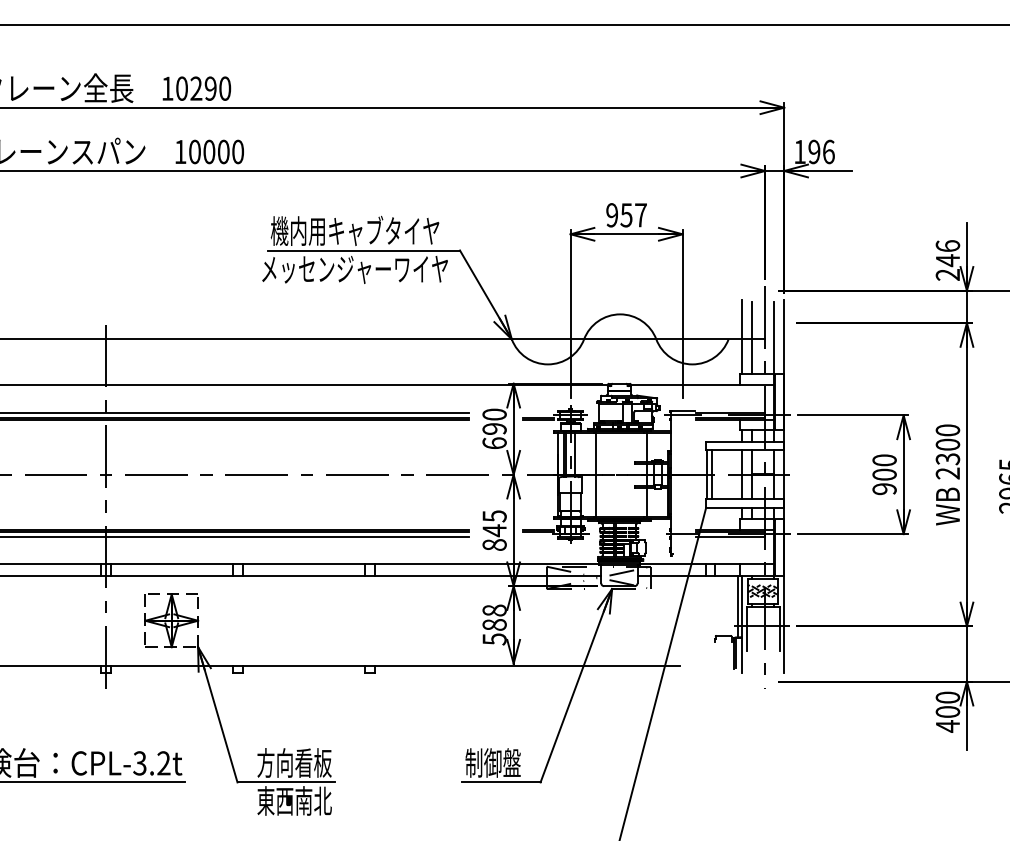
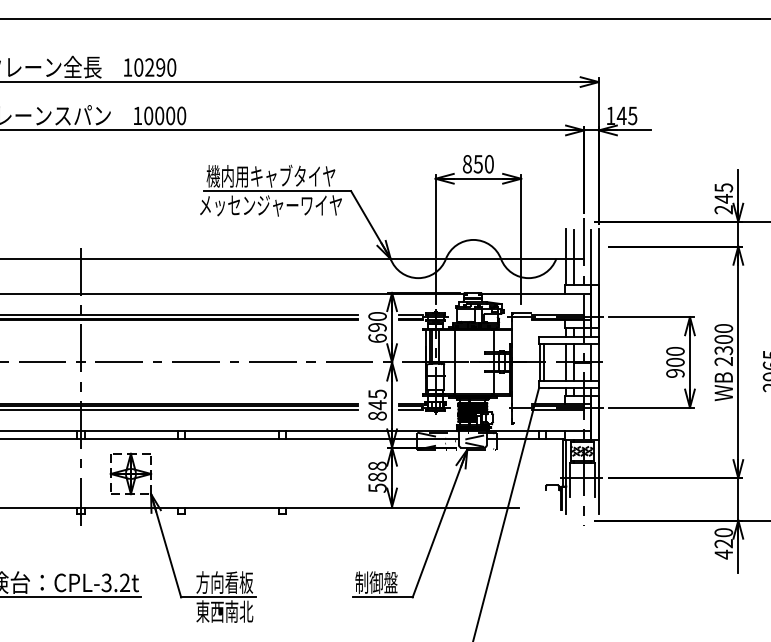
text: (820, 151) -> (626, 115), 196 -> 145
text: (626, 215) -> (478, 164), 957 -> 850
text: (947, 246) -> (723, 188), 246 -> 245
line: (538, 412) -> (411, 314), added
line: (538, 536) -> (411, 409), added
text: (947, 711) -> (723, 543), 400 -> 420

